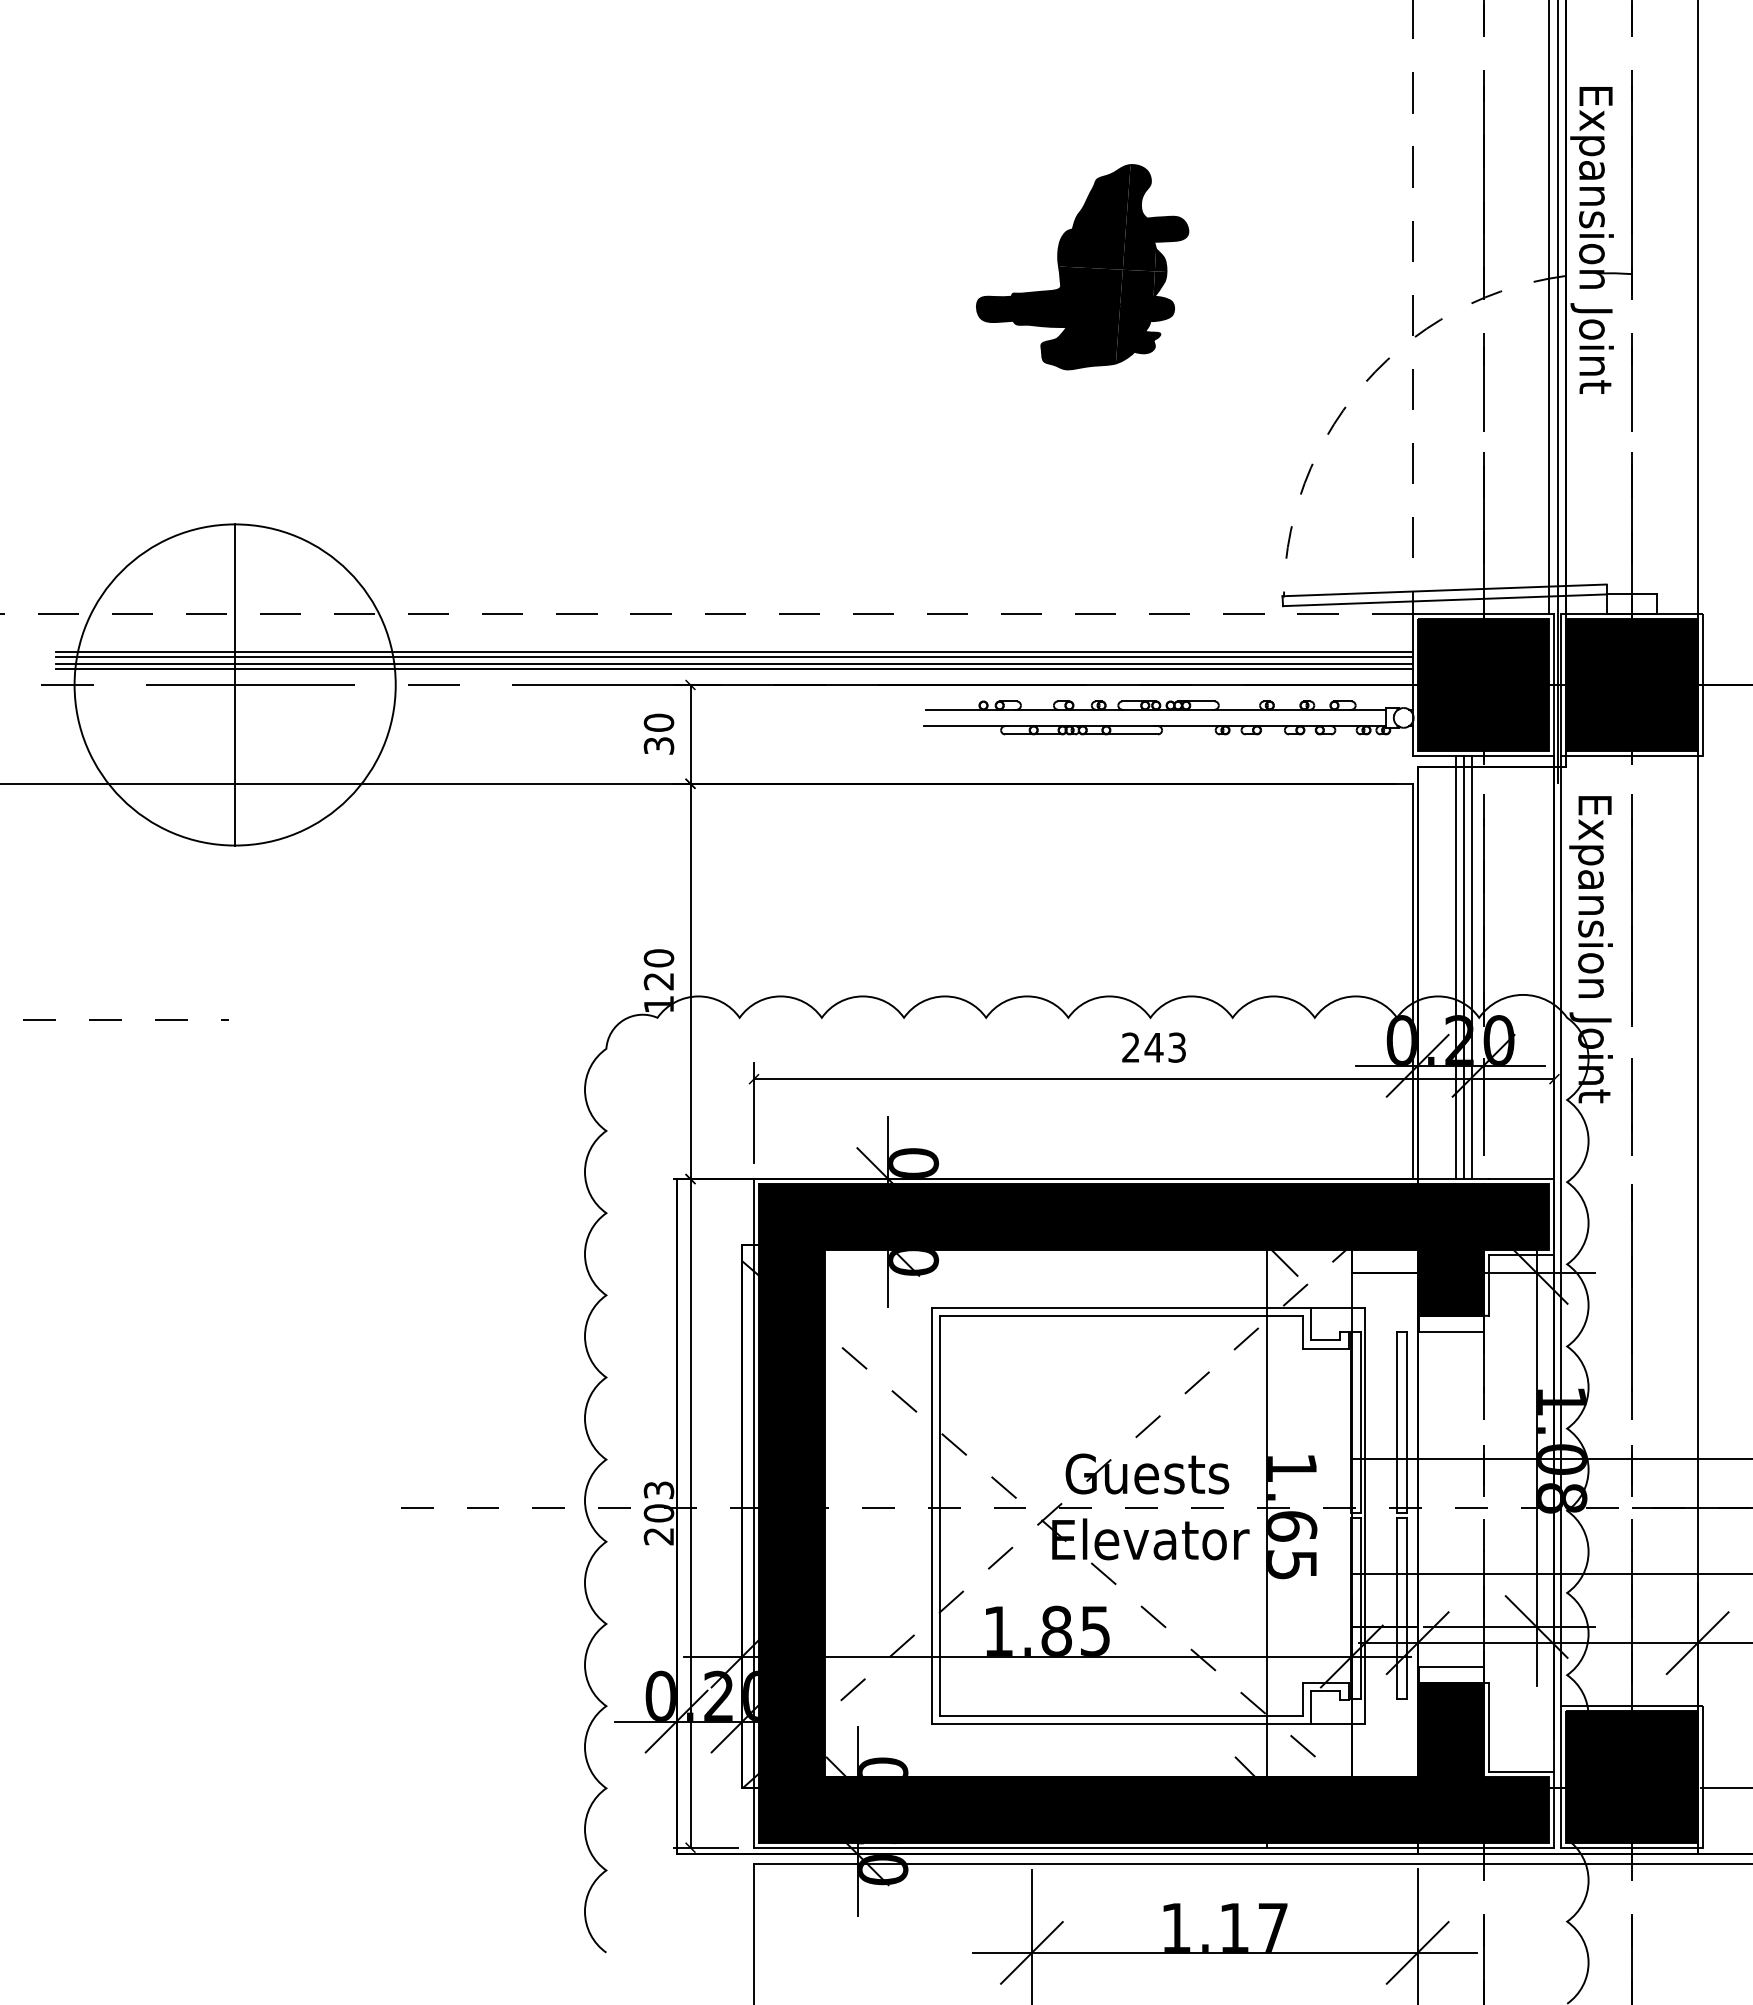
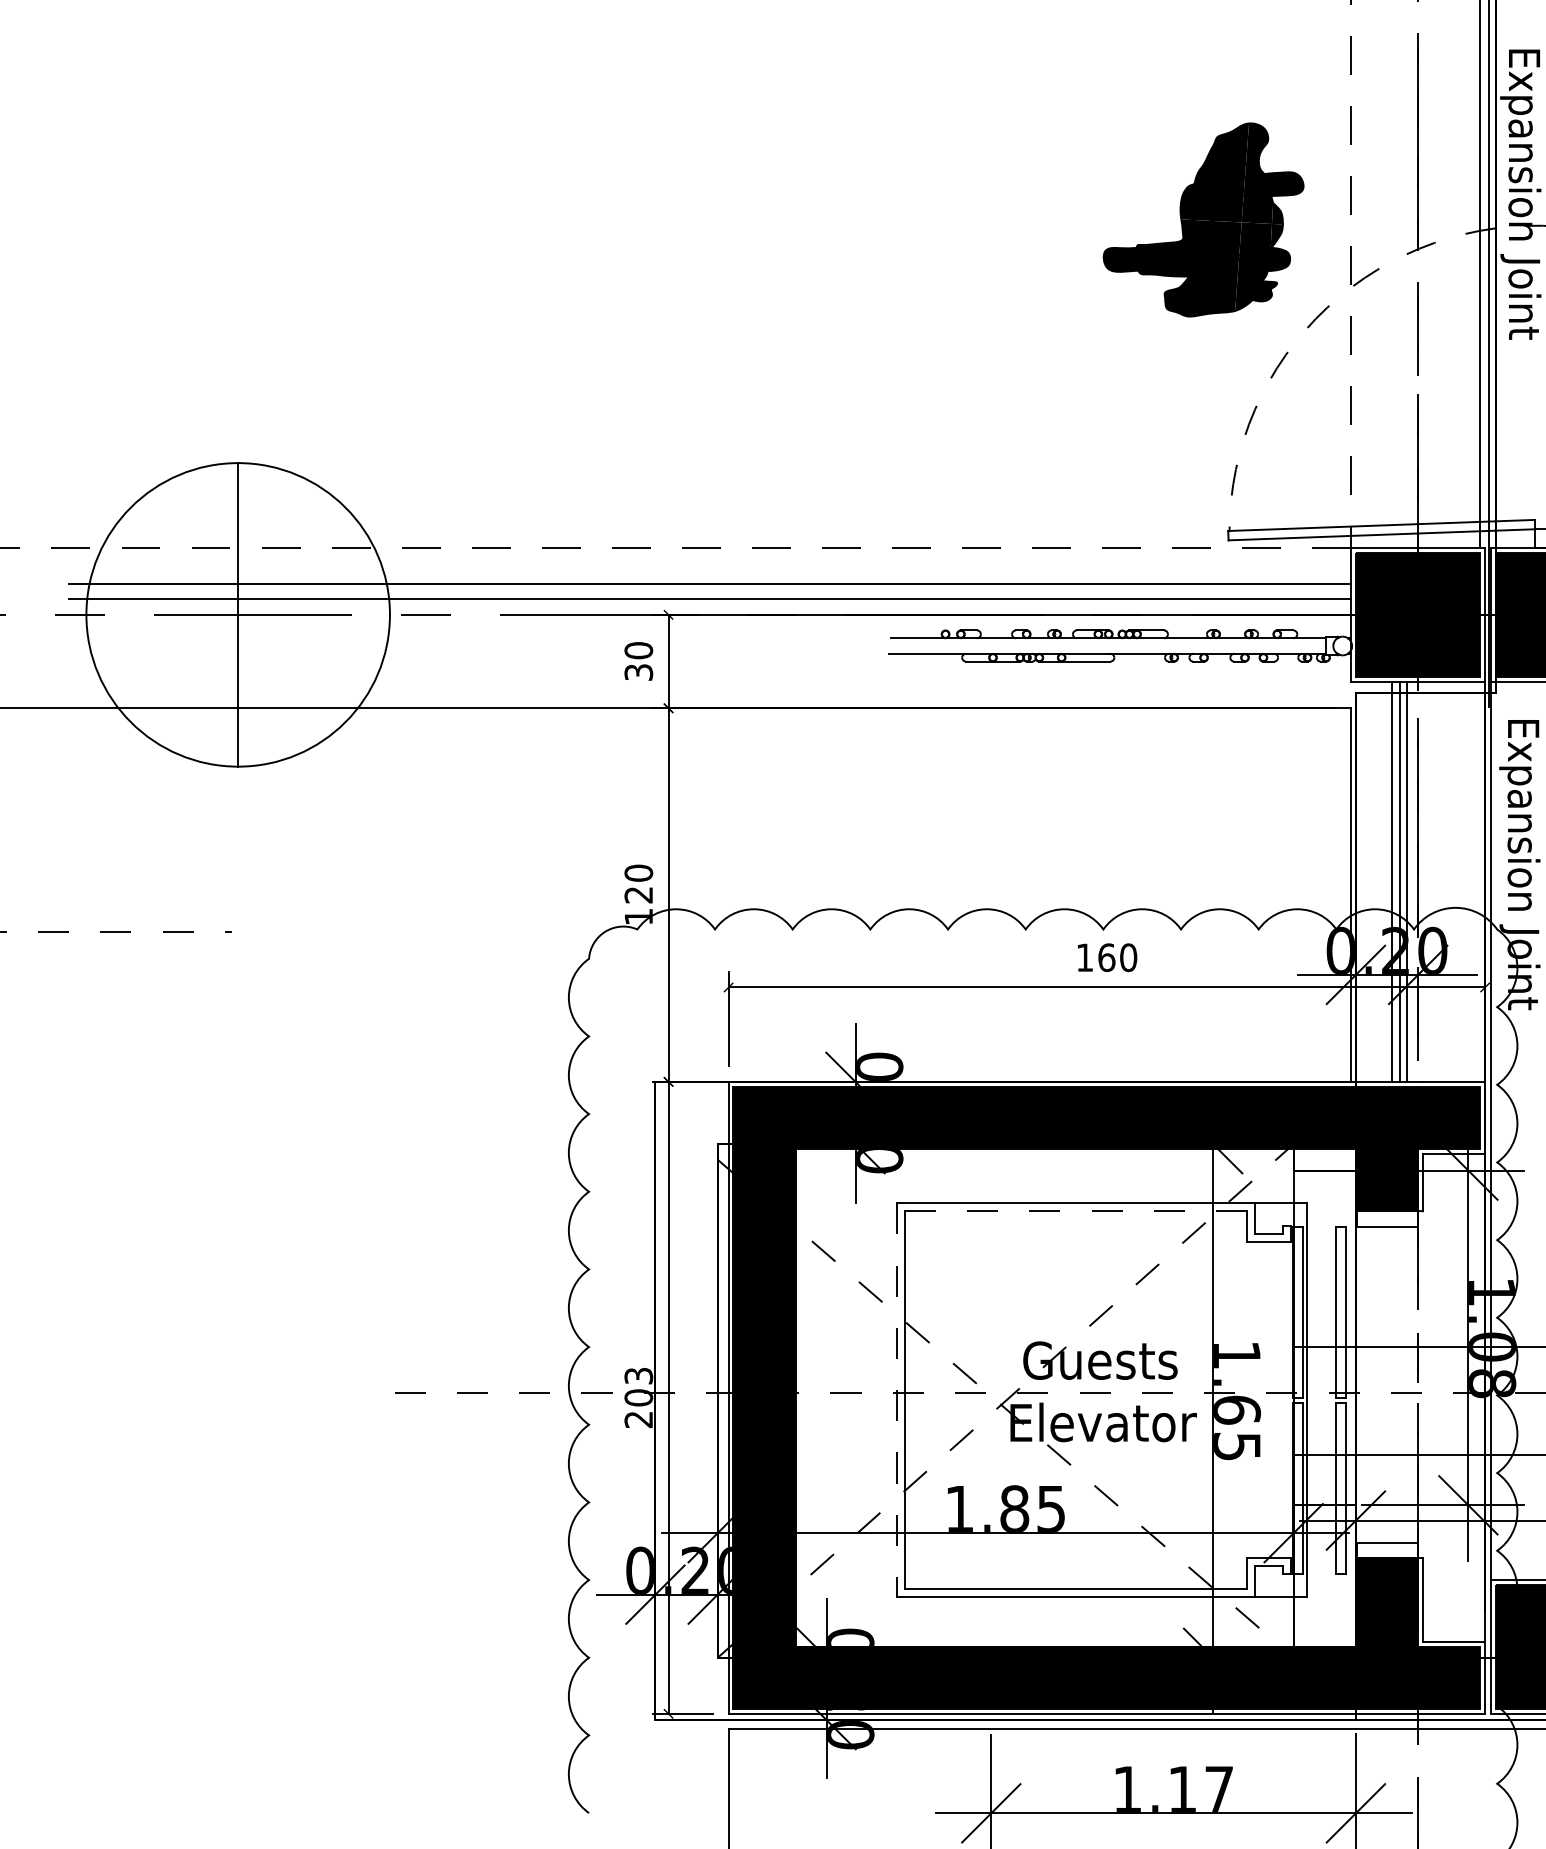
part: (1082, 267) -> (1203, 220), moved
line: (733, 656) -> (709, 587), removed
line: (733, 663) -> (709, 594), removed
text: (1154, 1047) -> (1107, 957), 243 -> 160
line: (1122, 1315) -> (1076, 1210), solid -> dashed
line: (932, 1516) -> (897, 1400), solid -> dashed

